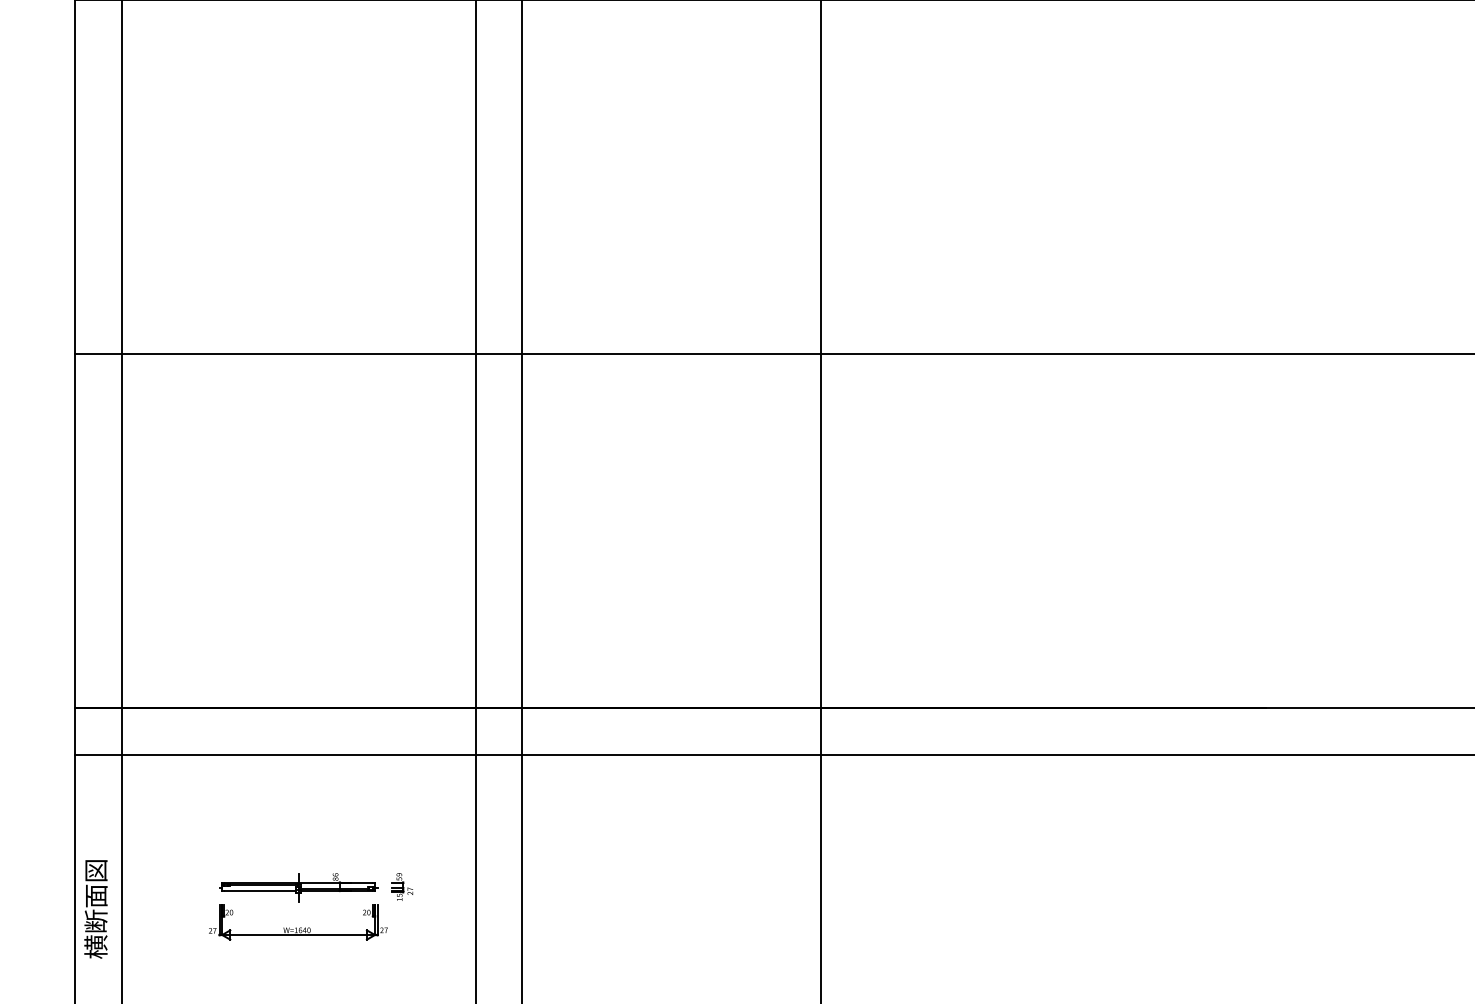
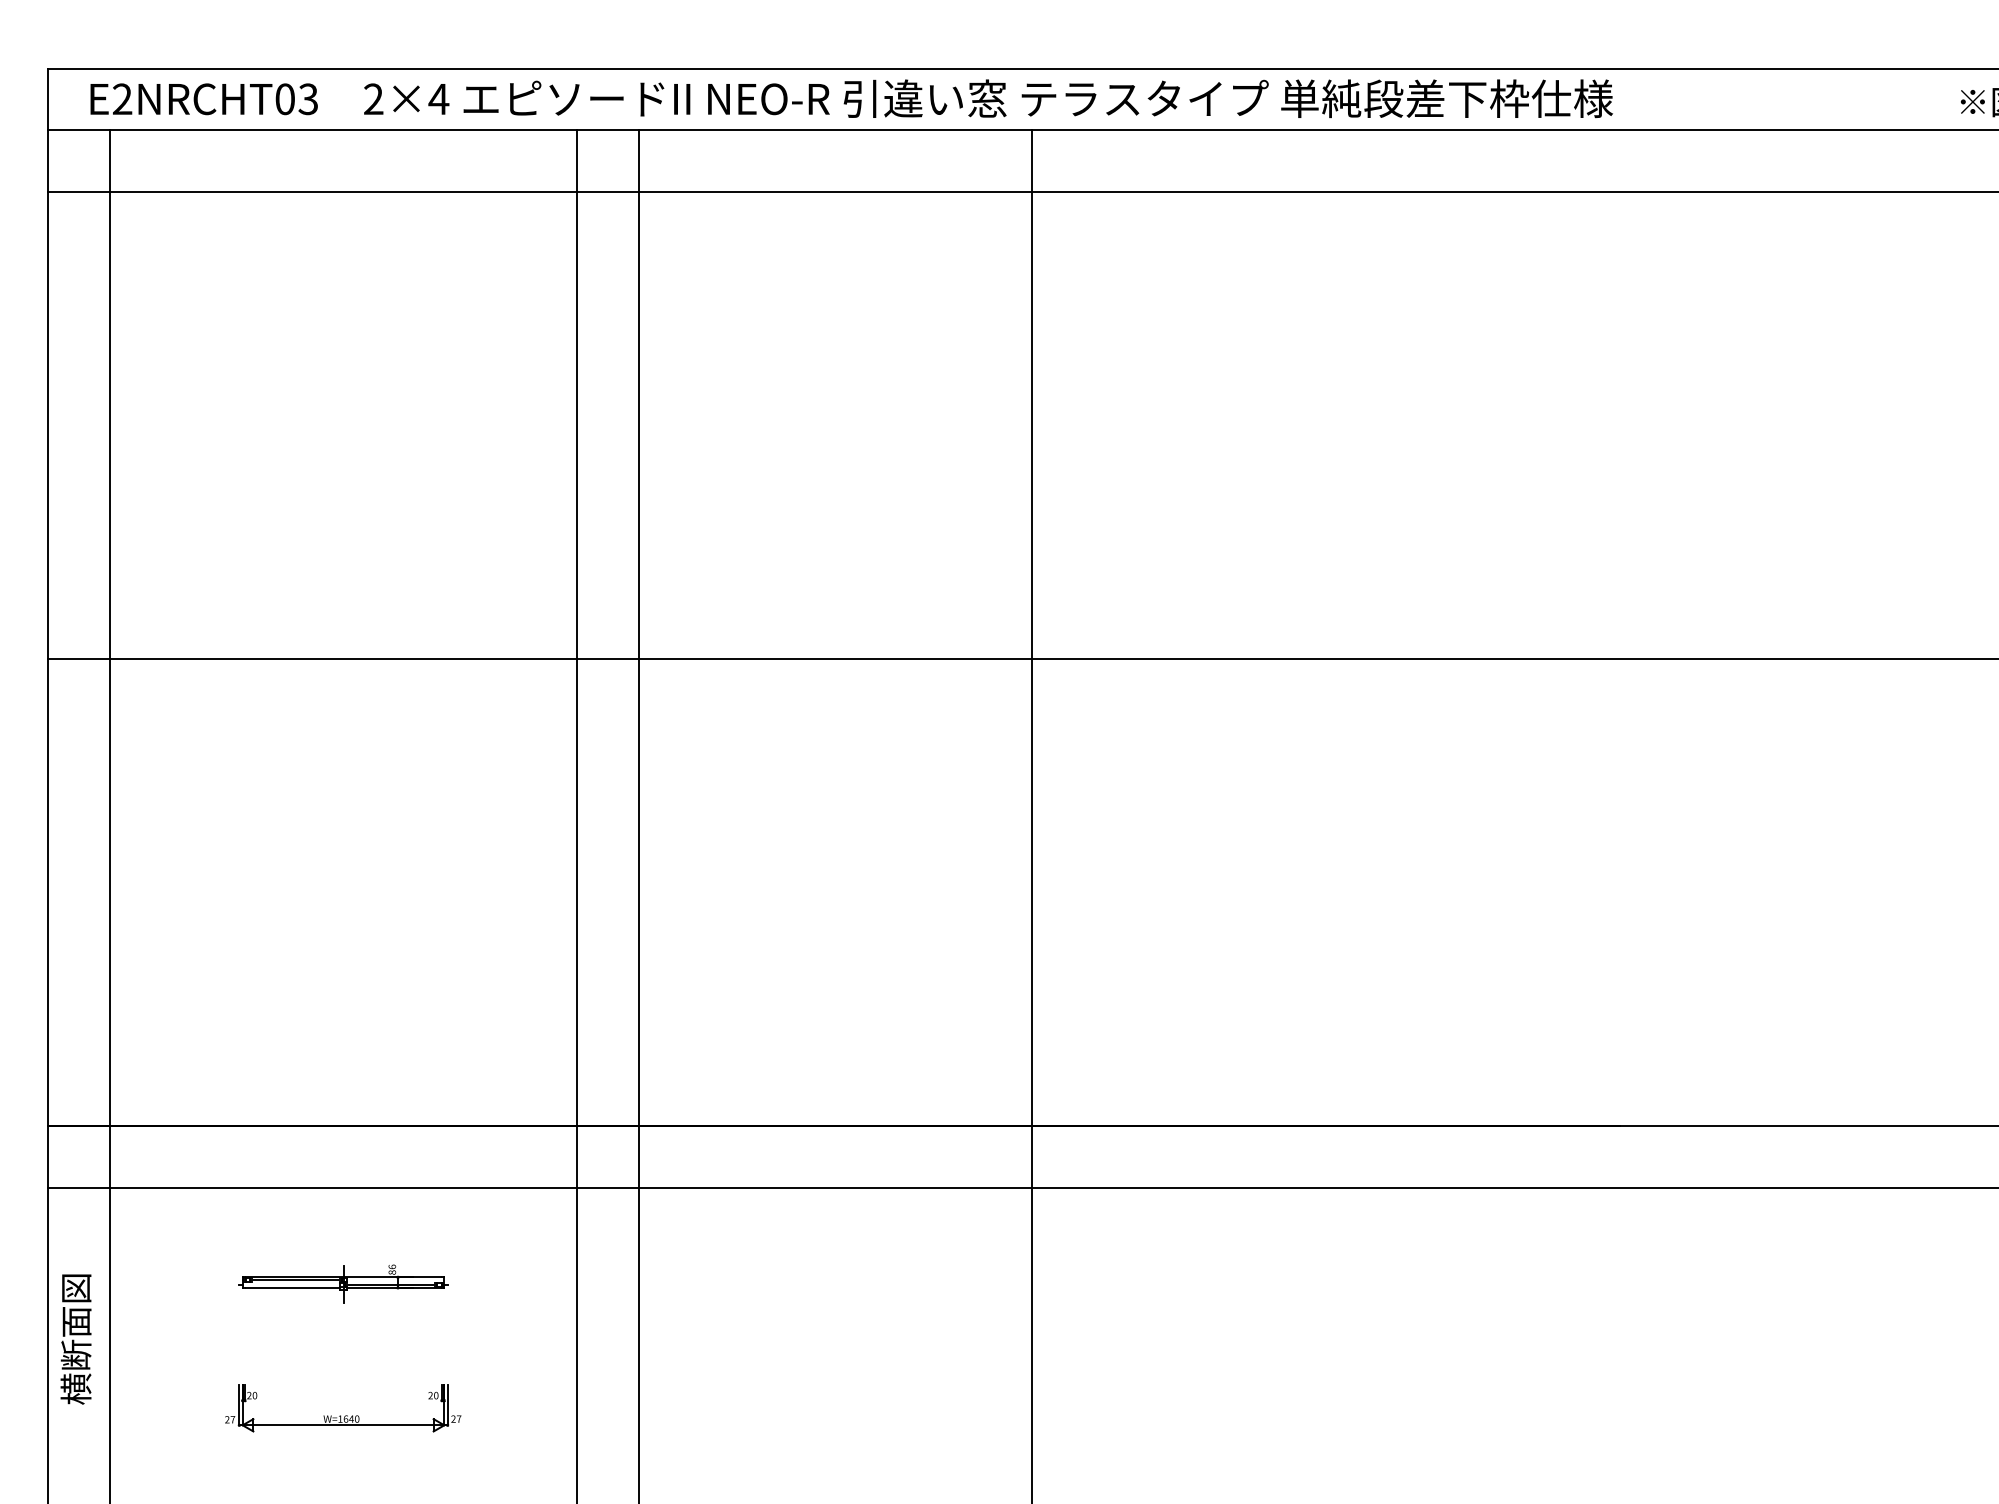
part: (401, 886) -> (479, 1361), removed
part: (298, 887) -> (343, 1283), moved
text: (95, 909) -> (75, 1339), moved

